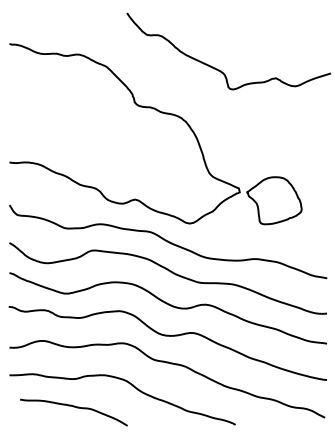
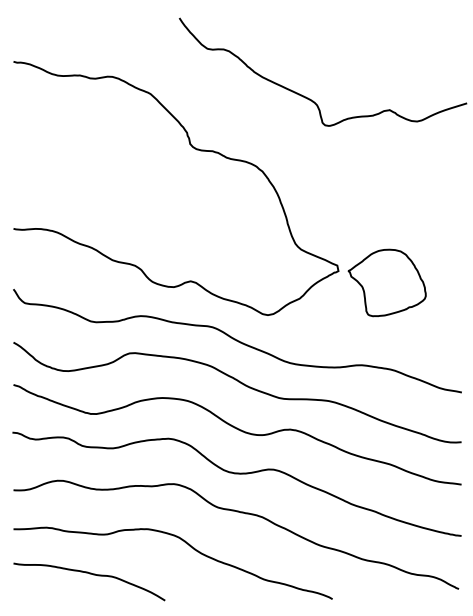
curve: (73, 407) -> (89, 574), moved

